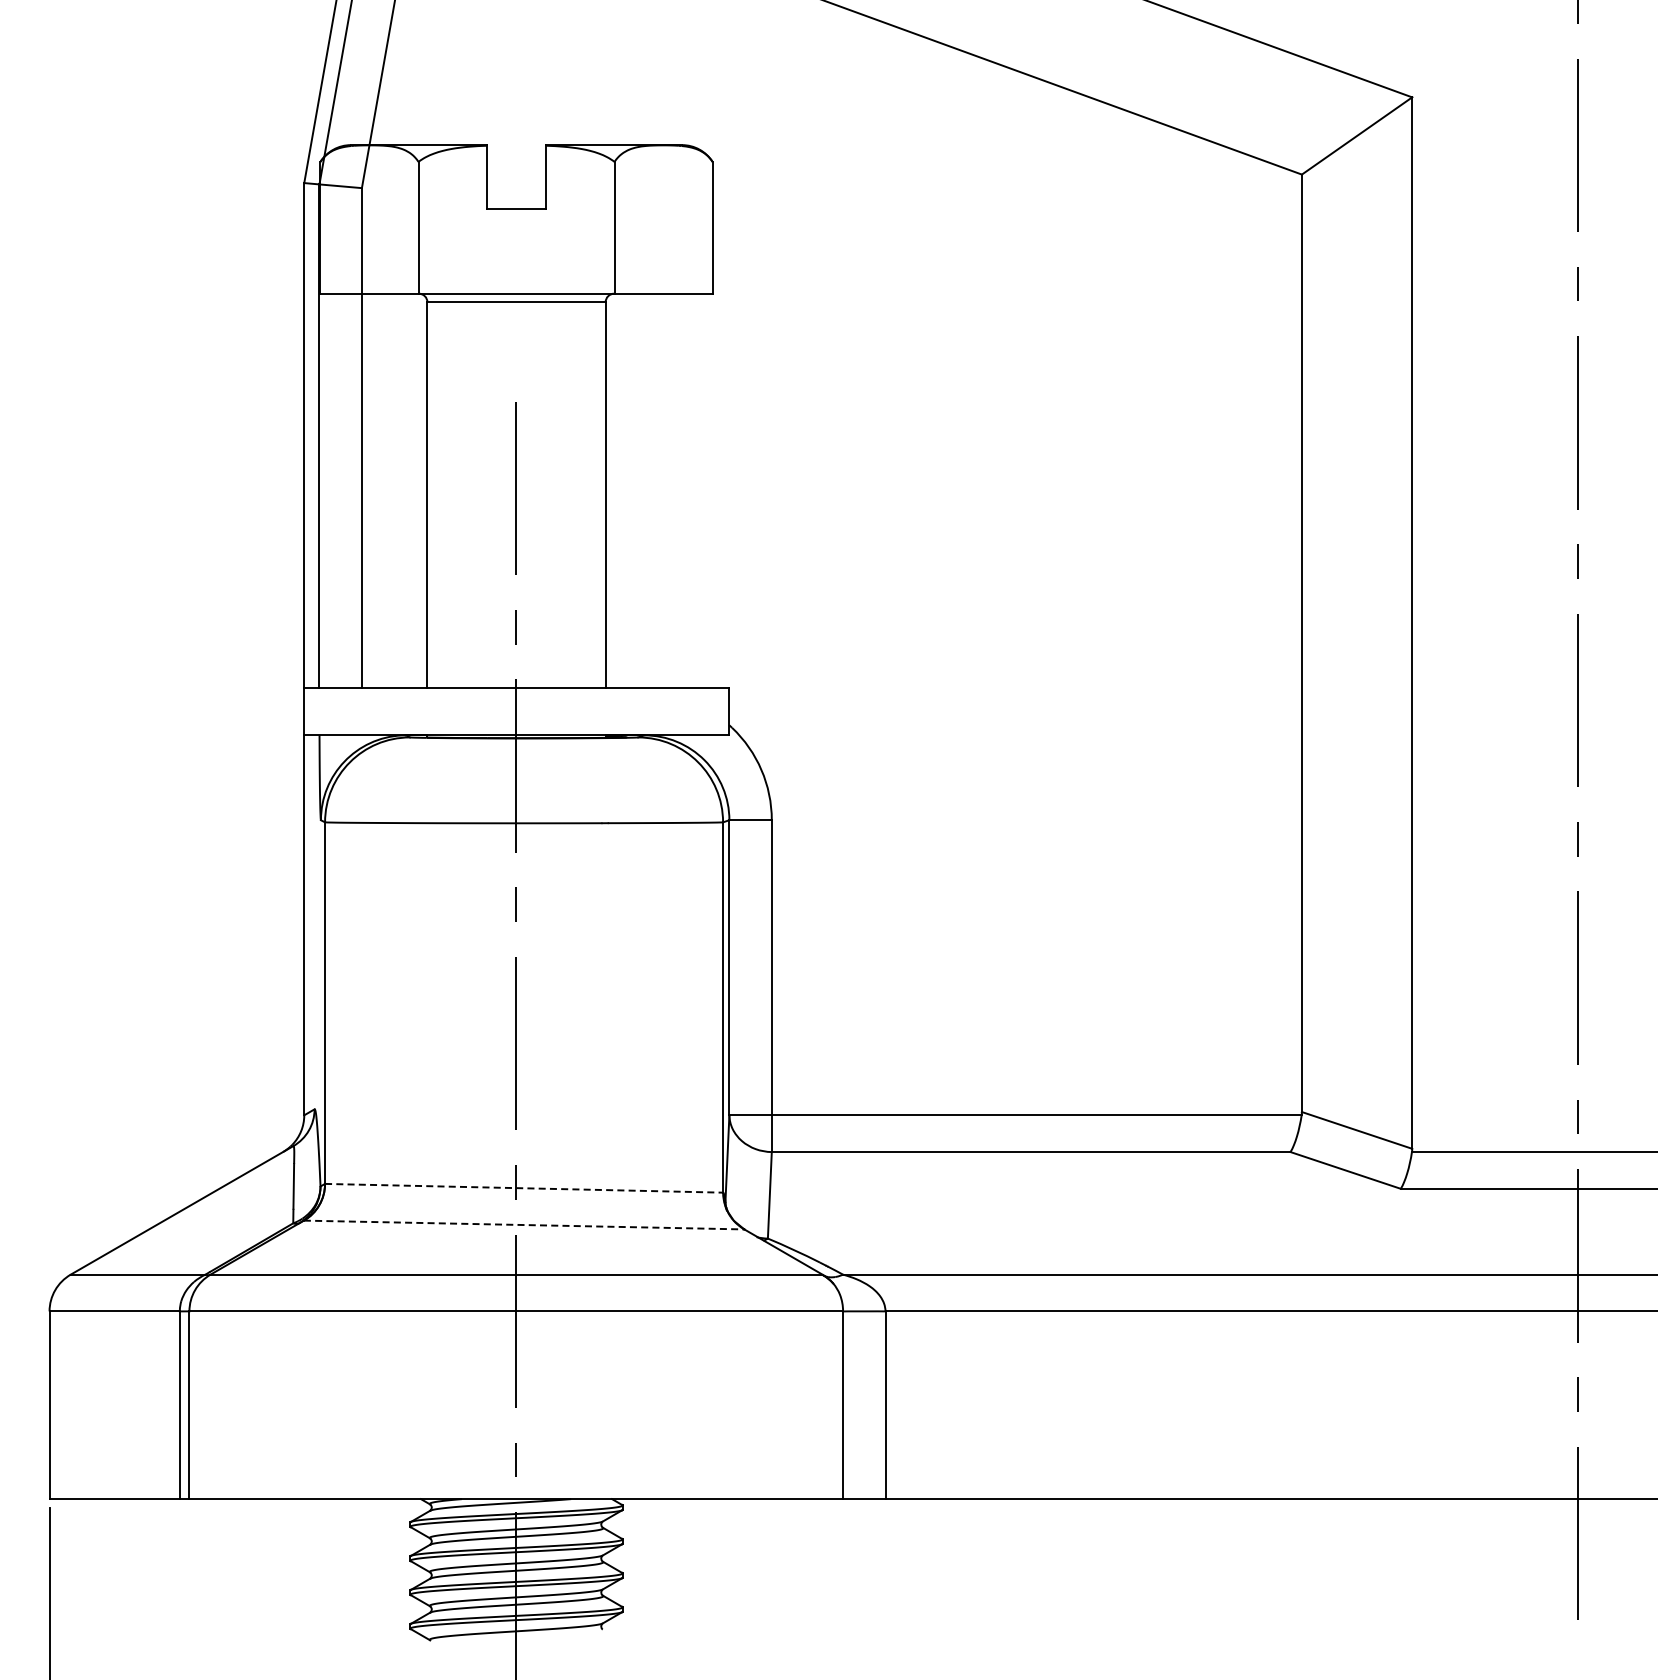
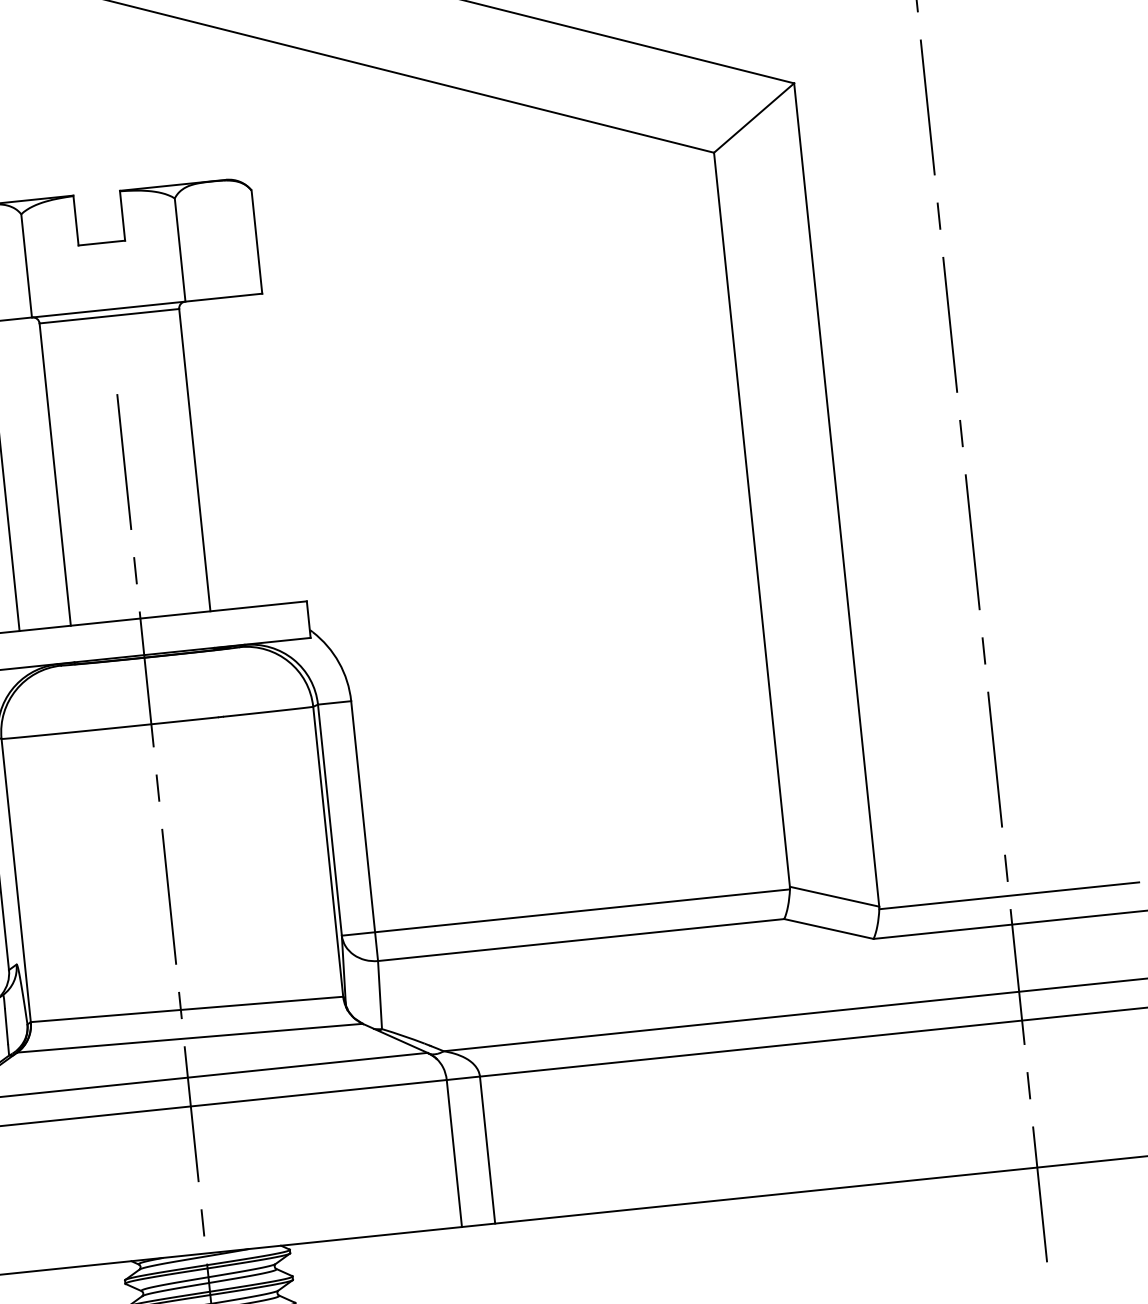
line: (524, 1188) -> (187, 1009), dashed -> solid
line: (524, 1225) -> (190, 1038), dashed -> solid

